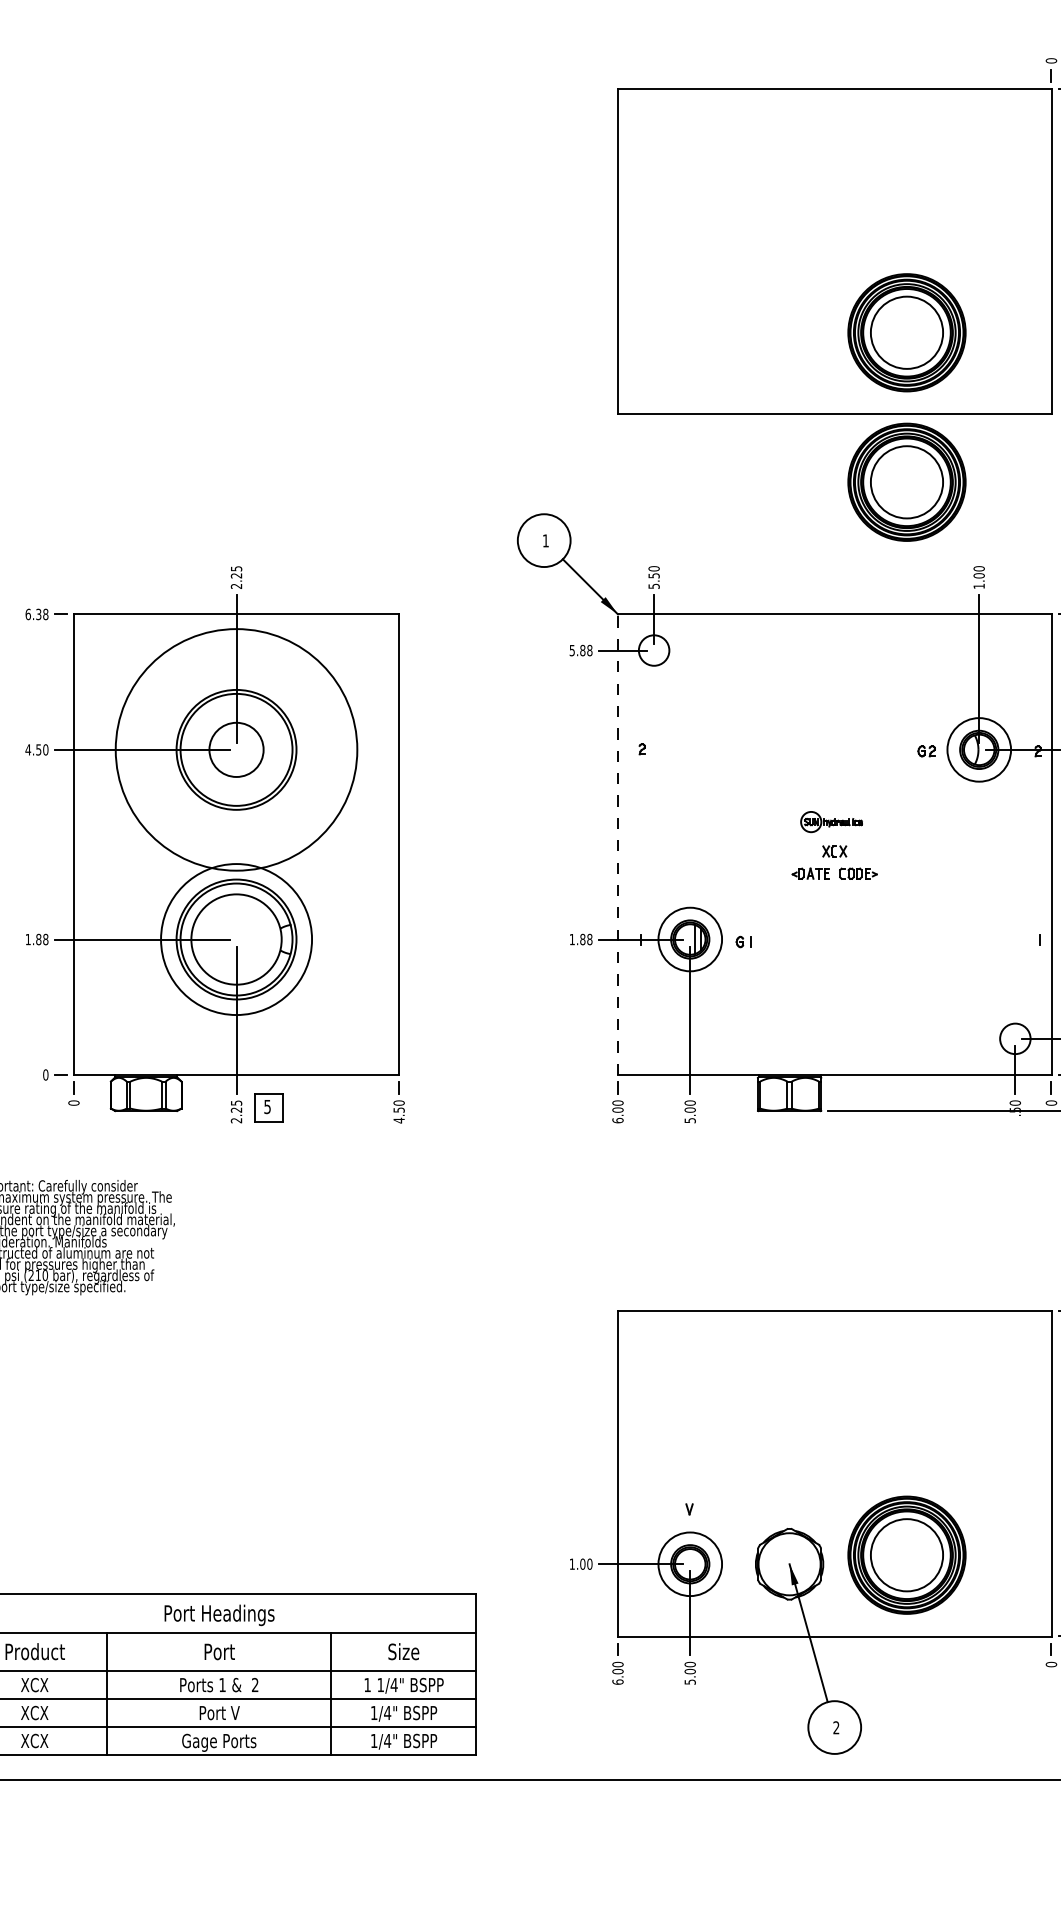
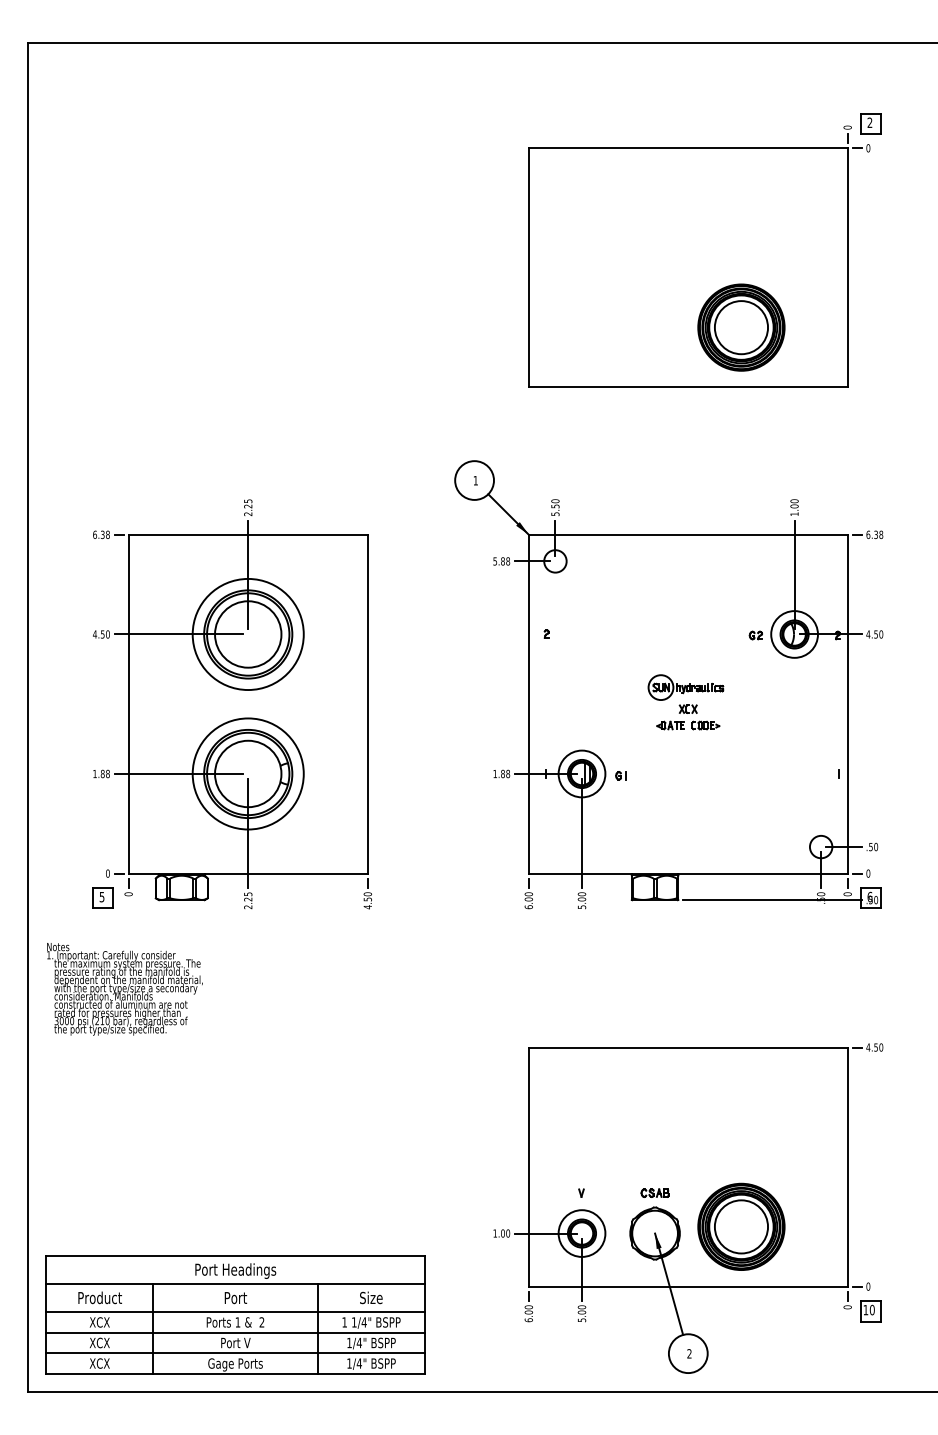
part: (907, 482) -> (741, 437), removed
circle: (235, 749) -> (247, 634), size x0.62
circle: (236, 749) -> (248, 634), size x1.67
part: (830, 821) -> (685, 687), size x1.67
line: (617, 843) -> (528, 703), dashed -> solid
part: (268, 1107) -> (102, 897), moved
part: (788, 1508) -> (654, 1192), added

